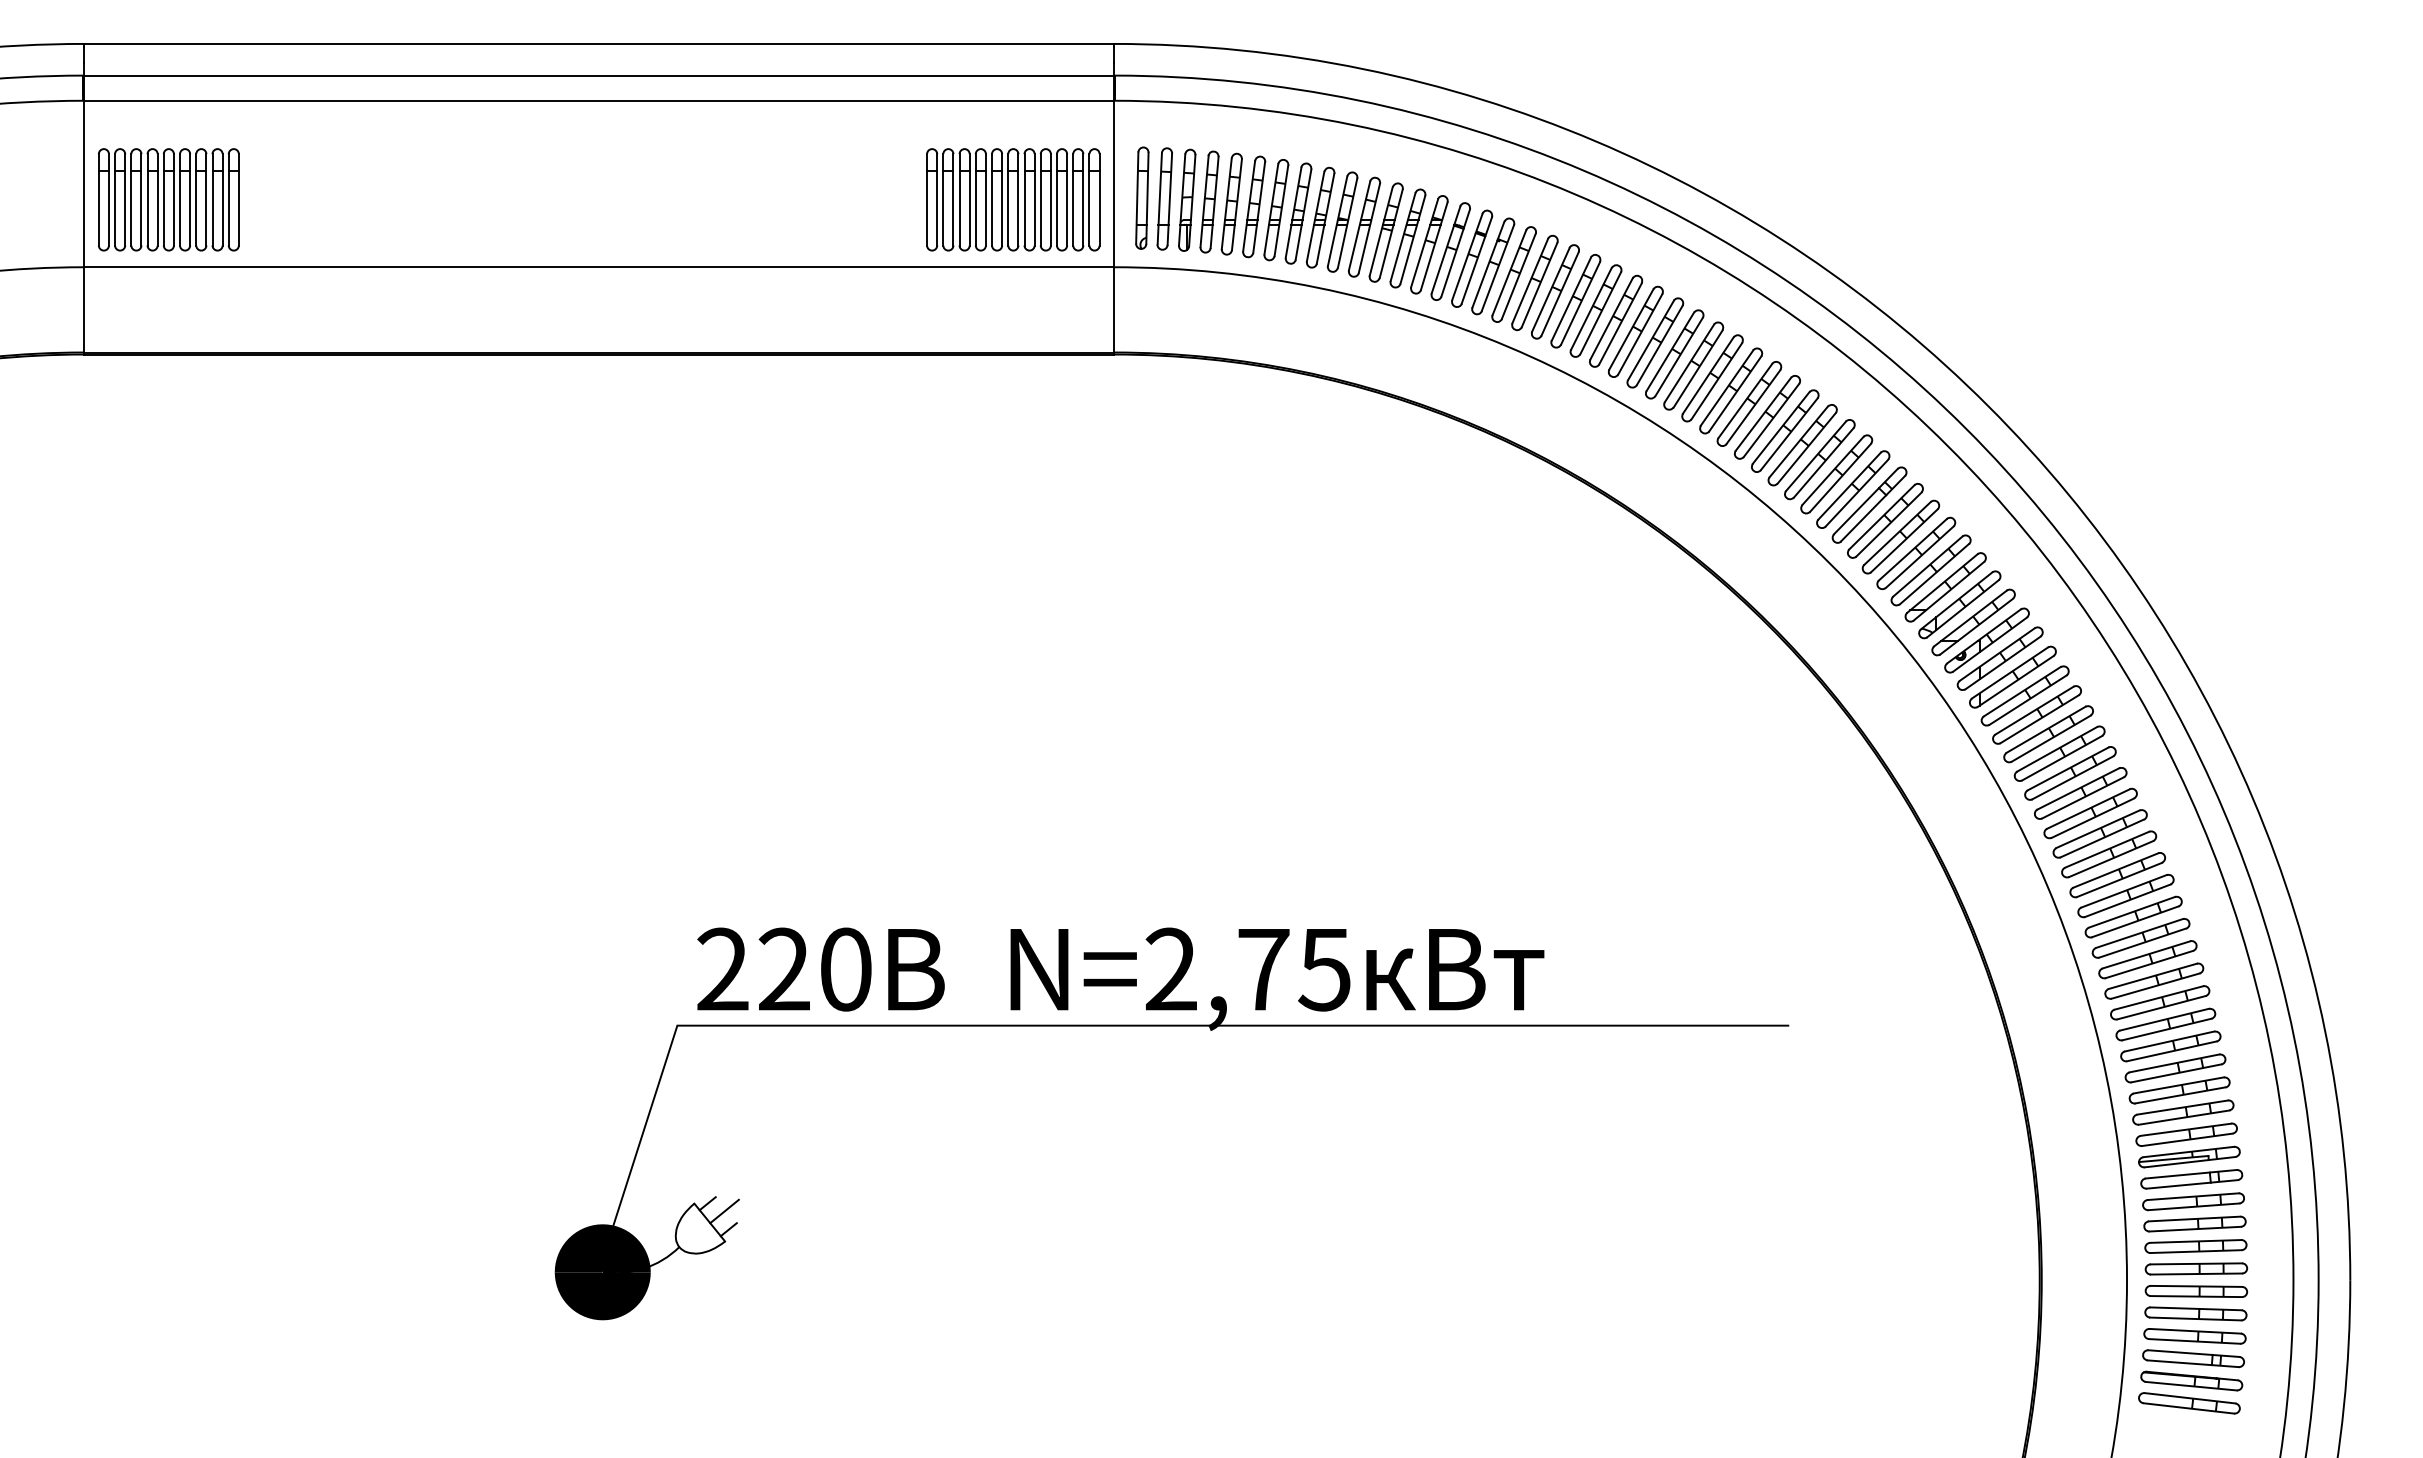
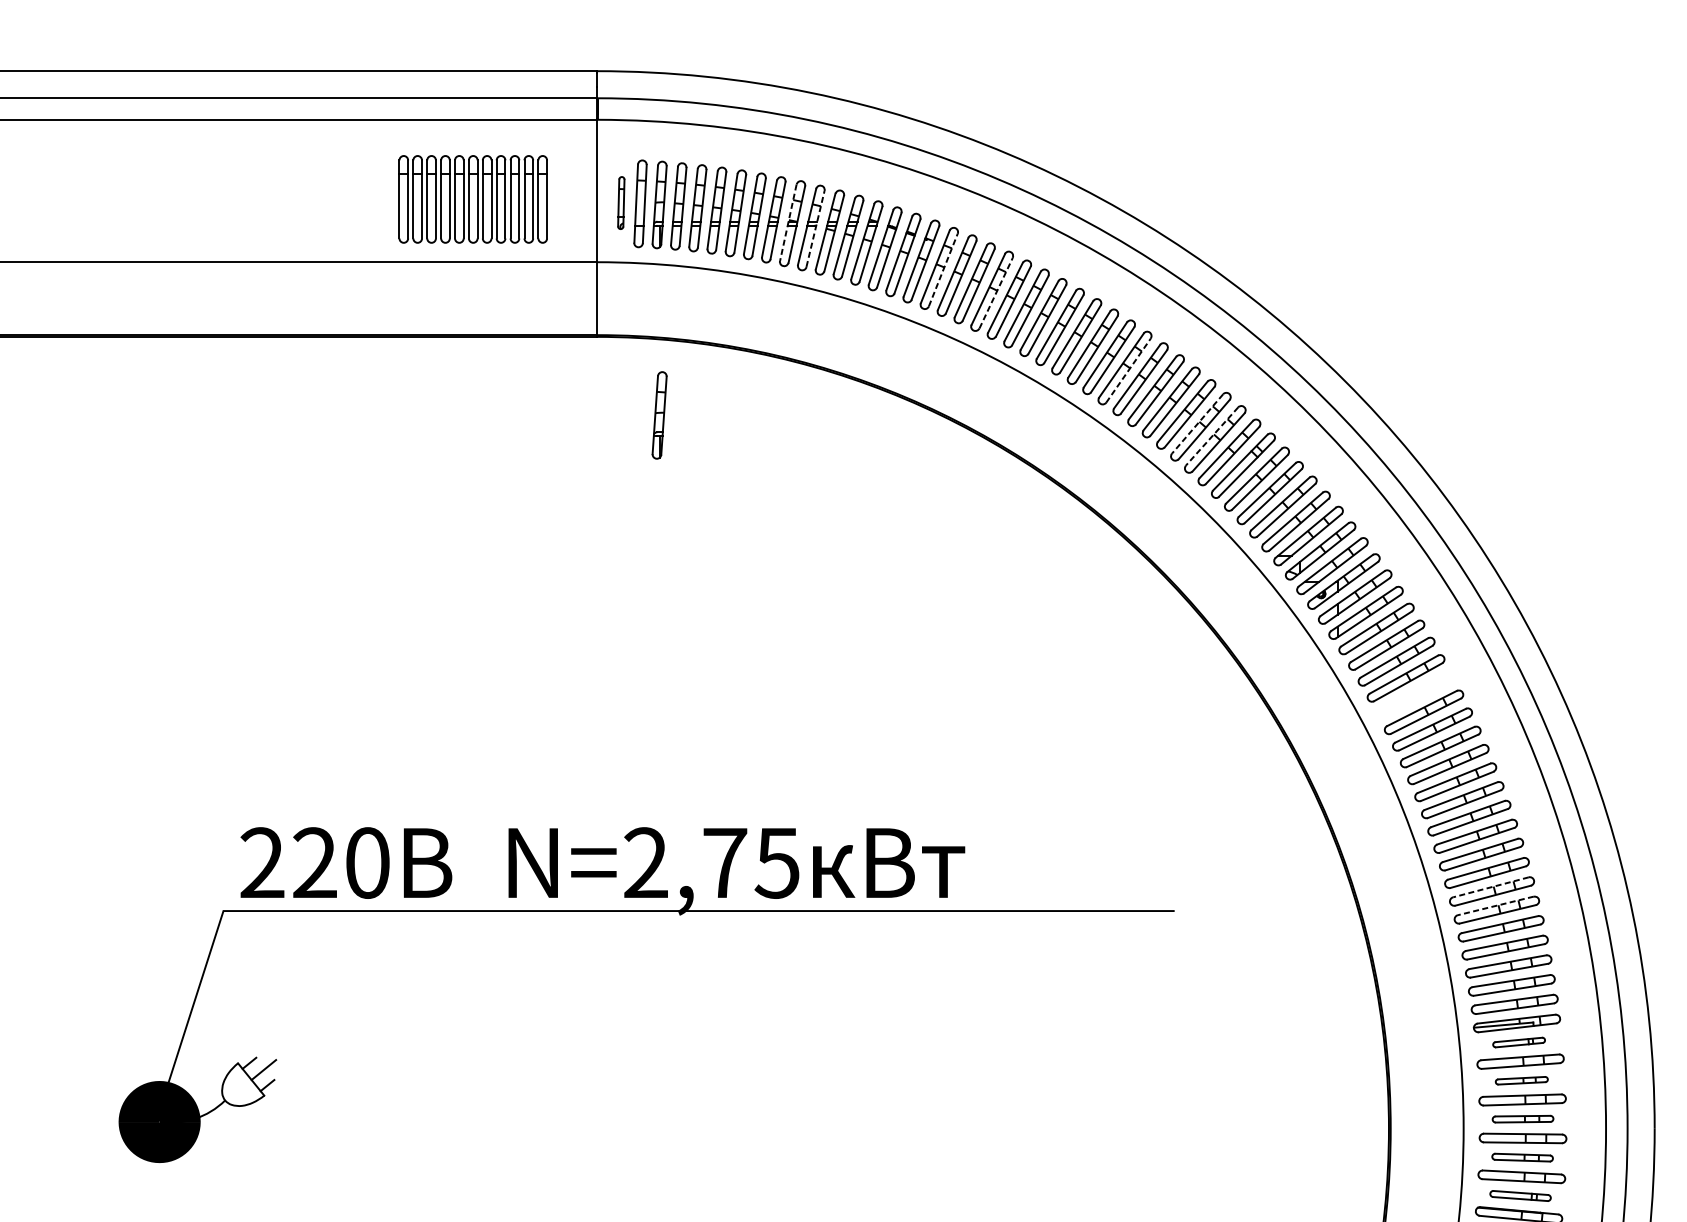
part: (1142, 197) -> (621, 202), size x0.6
part: (1013, 199) -> (473, 199), moved
line: (1337, 221) -> (788, 223), solid -> dashed
line: (1369, 228) -> (815, 229), solid -> dashed
line: (1518, 276) -> (943, 270), solid -> dashed
line: (1580, 303) -> (996, 293), solid -> dashed
line: (1735, 393) -> (1128, 370), solid -> dashed
part: (1187, 445) -> (659, 414), added
line: (1816, 456) -> (1198, 424), solid -> dashed
line: (1832, 470) -> (1211, 436), solid -> dashed
part: (2070, 773) -> (1415, 695), removed
line: (2158, 997) -> (1490, 886), solid -> dashed
line: (2164, 1019) -> (1495, 905), solid -> dashed
part: (2191, 1179) -> (1518, 1042), size x0.6
part: (2194, 1223) -> (1521, 1080), size x0.6
part: (2196, 1268) -> (1523, 1118), size x0.7
part: (2195, 1313) -> (1522, 1157), size x0.7
part: (2193, 1358) -> (1520, 1195), size x0.7

